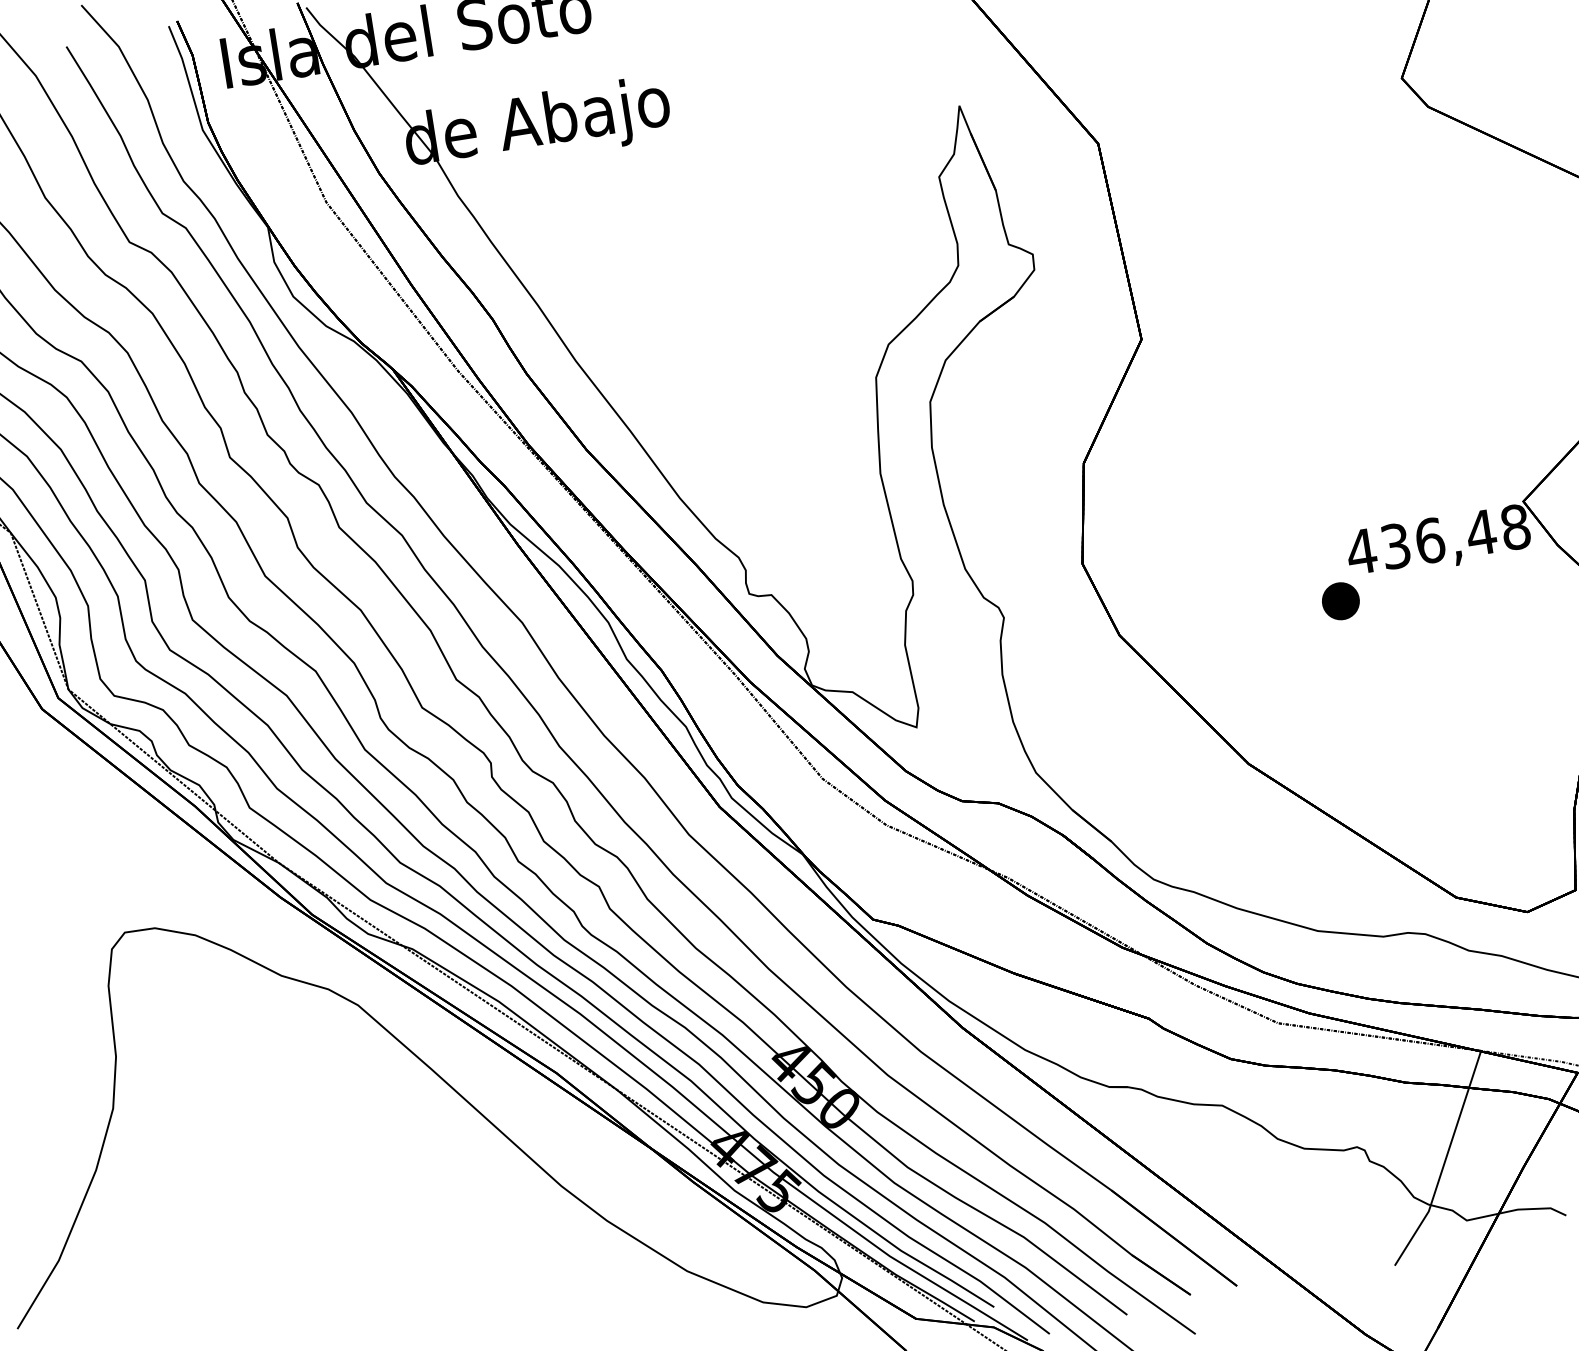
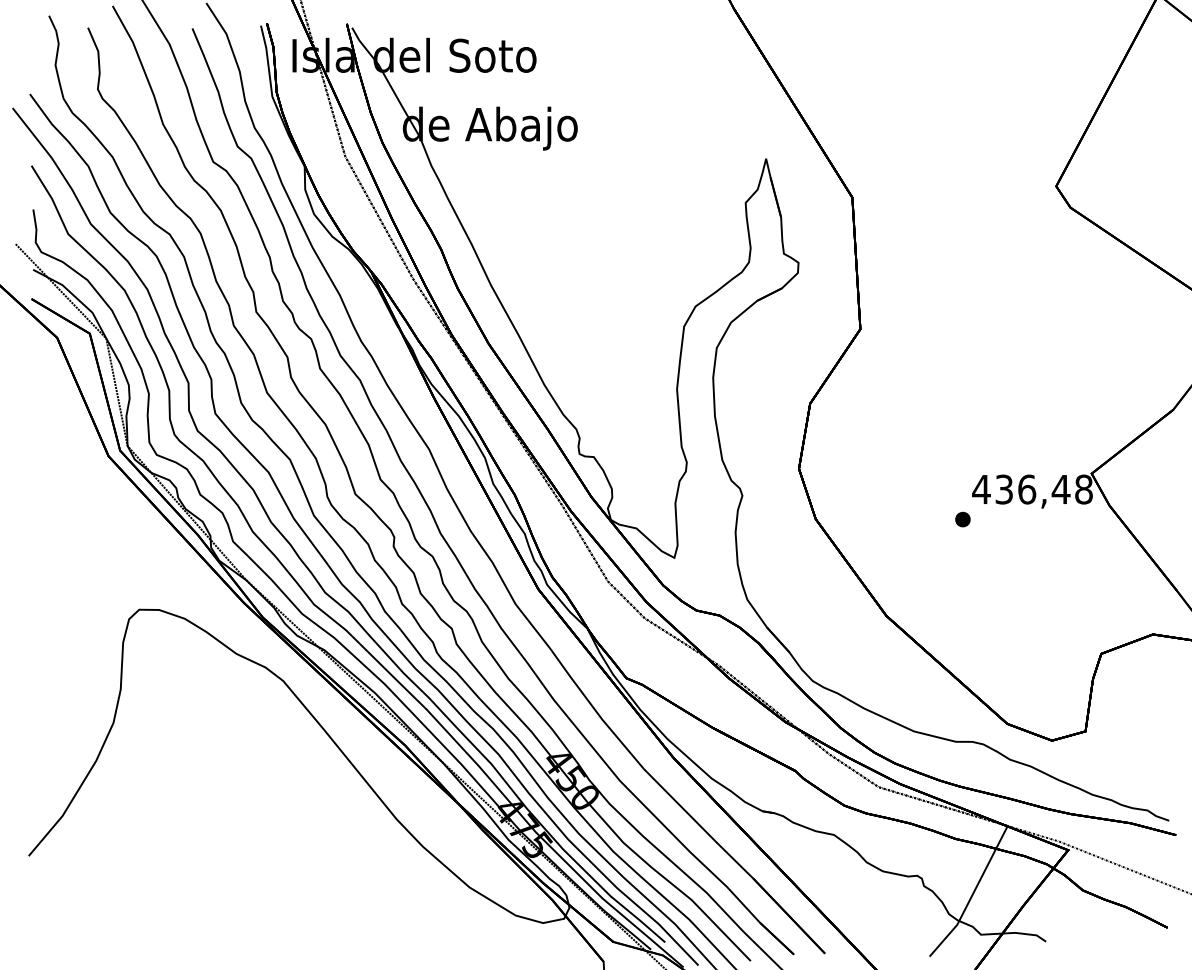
part: (1340, 601) -> (962, 519), size x0.62

